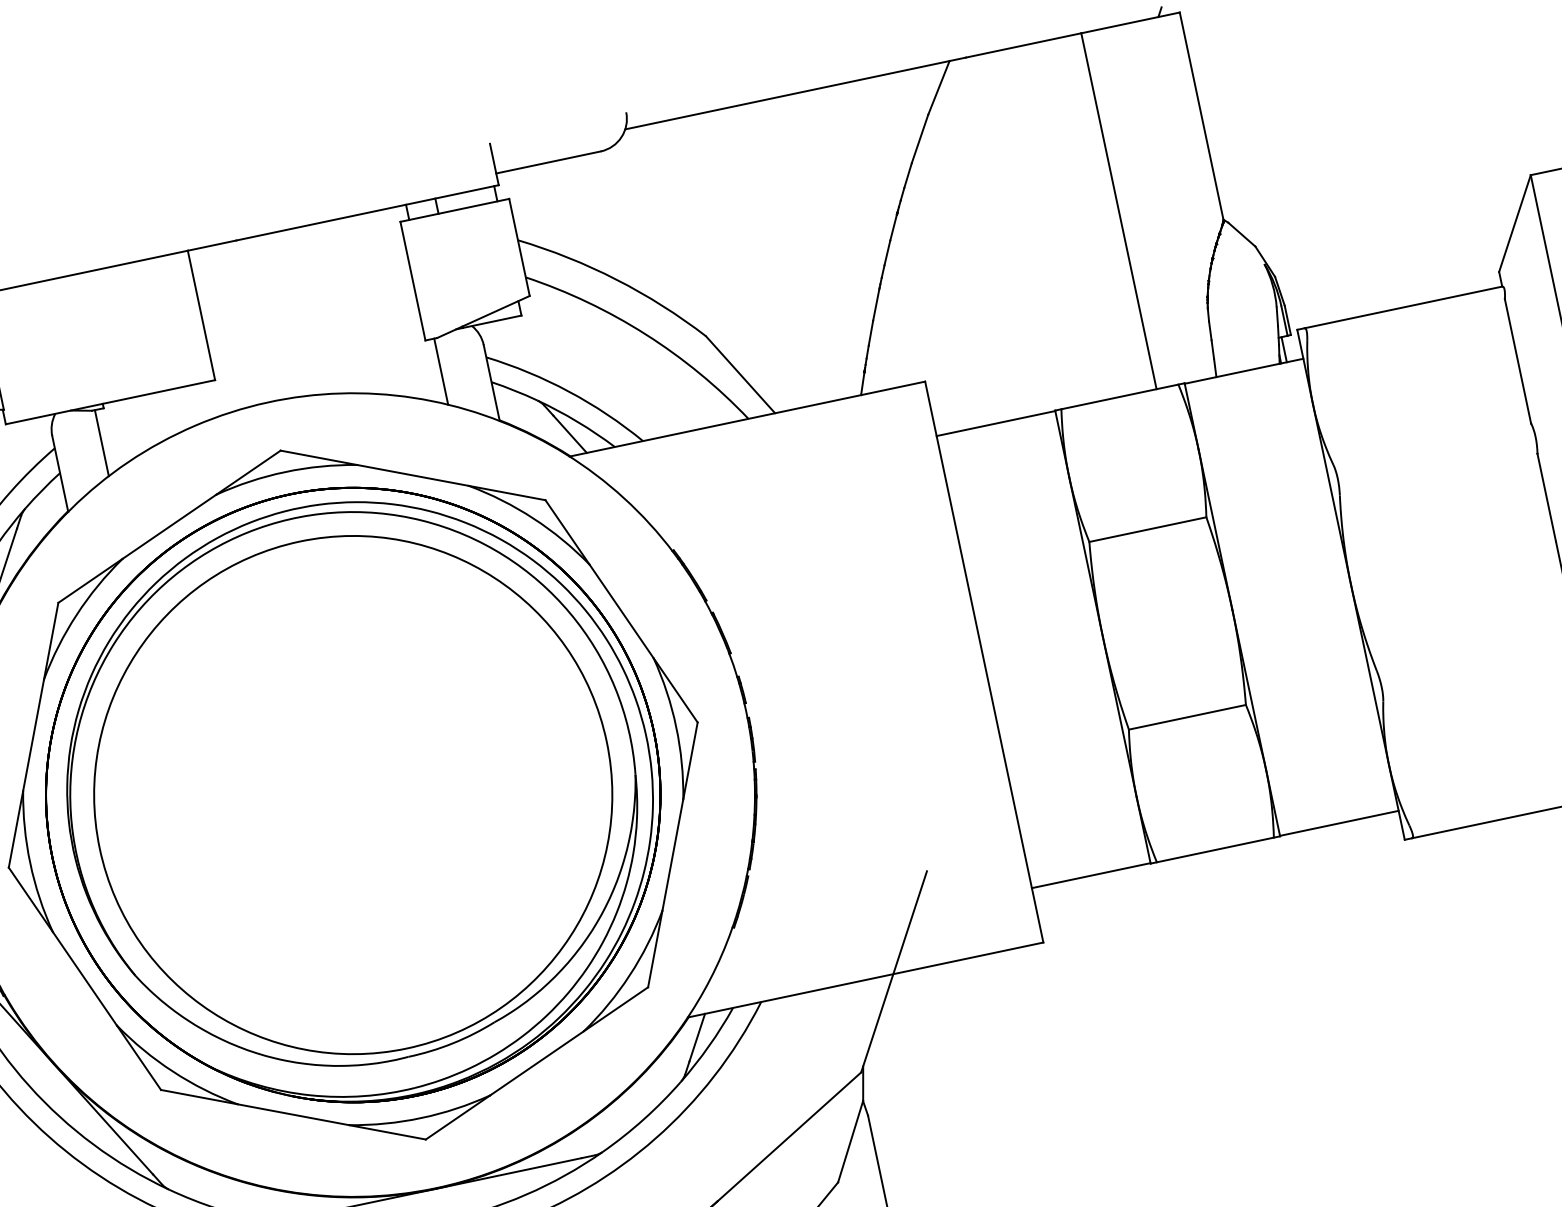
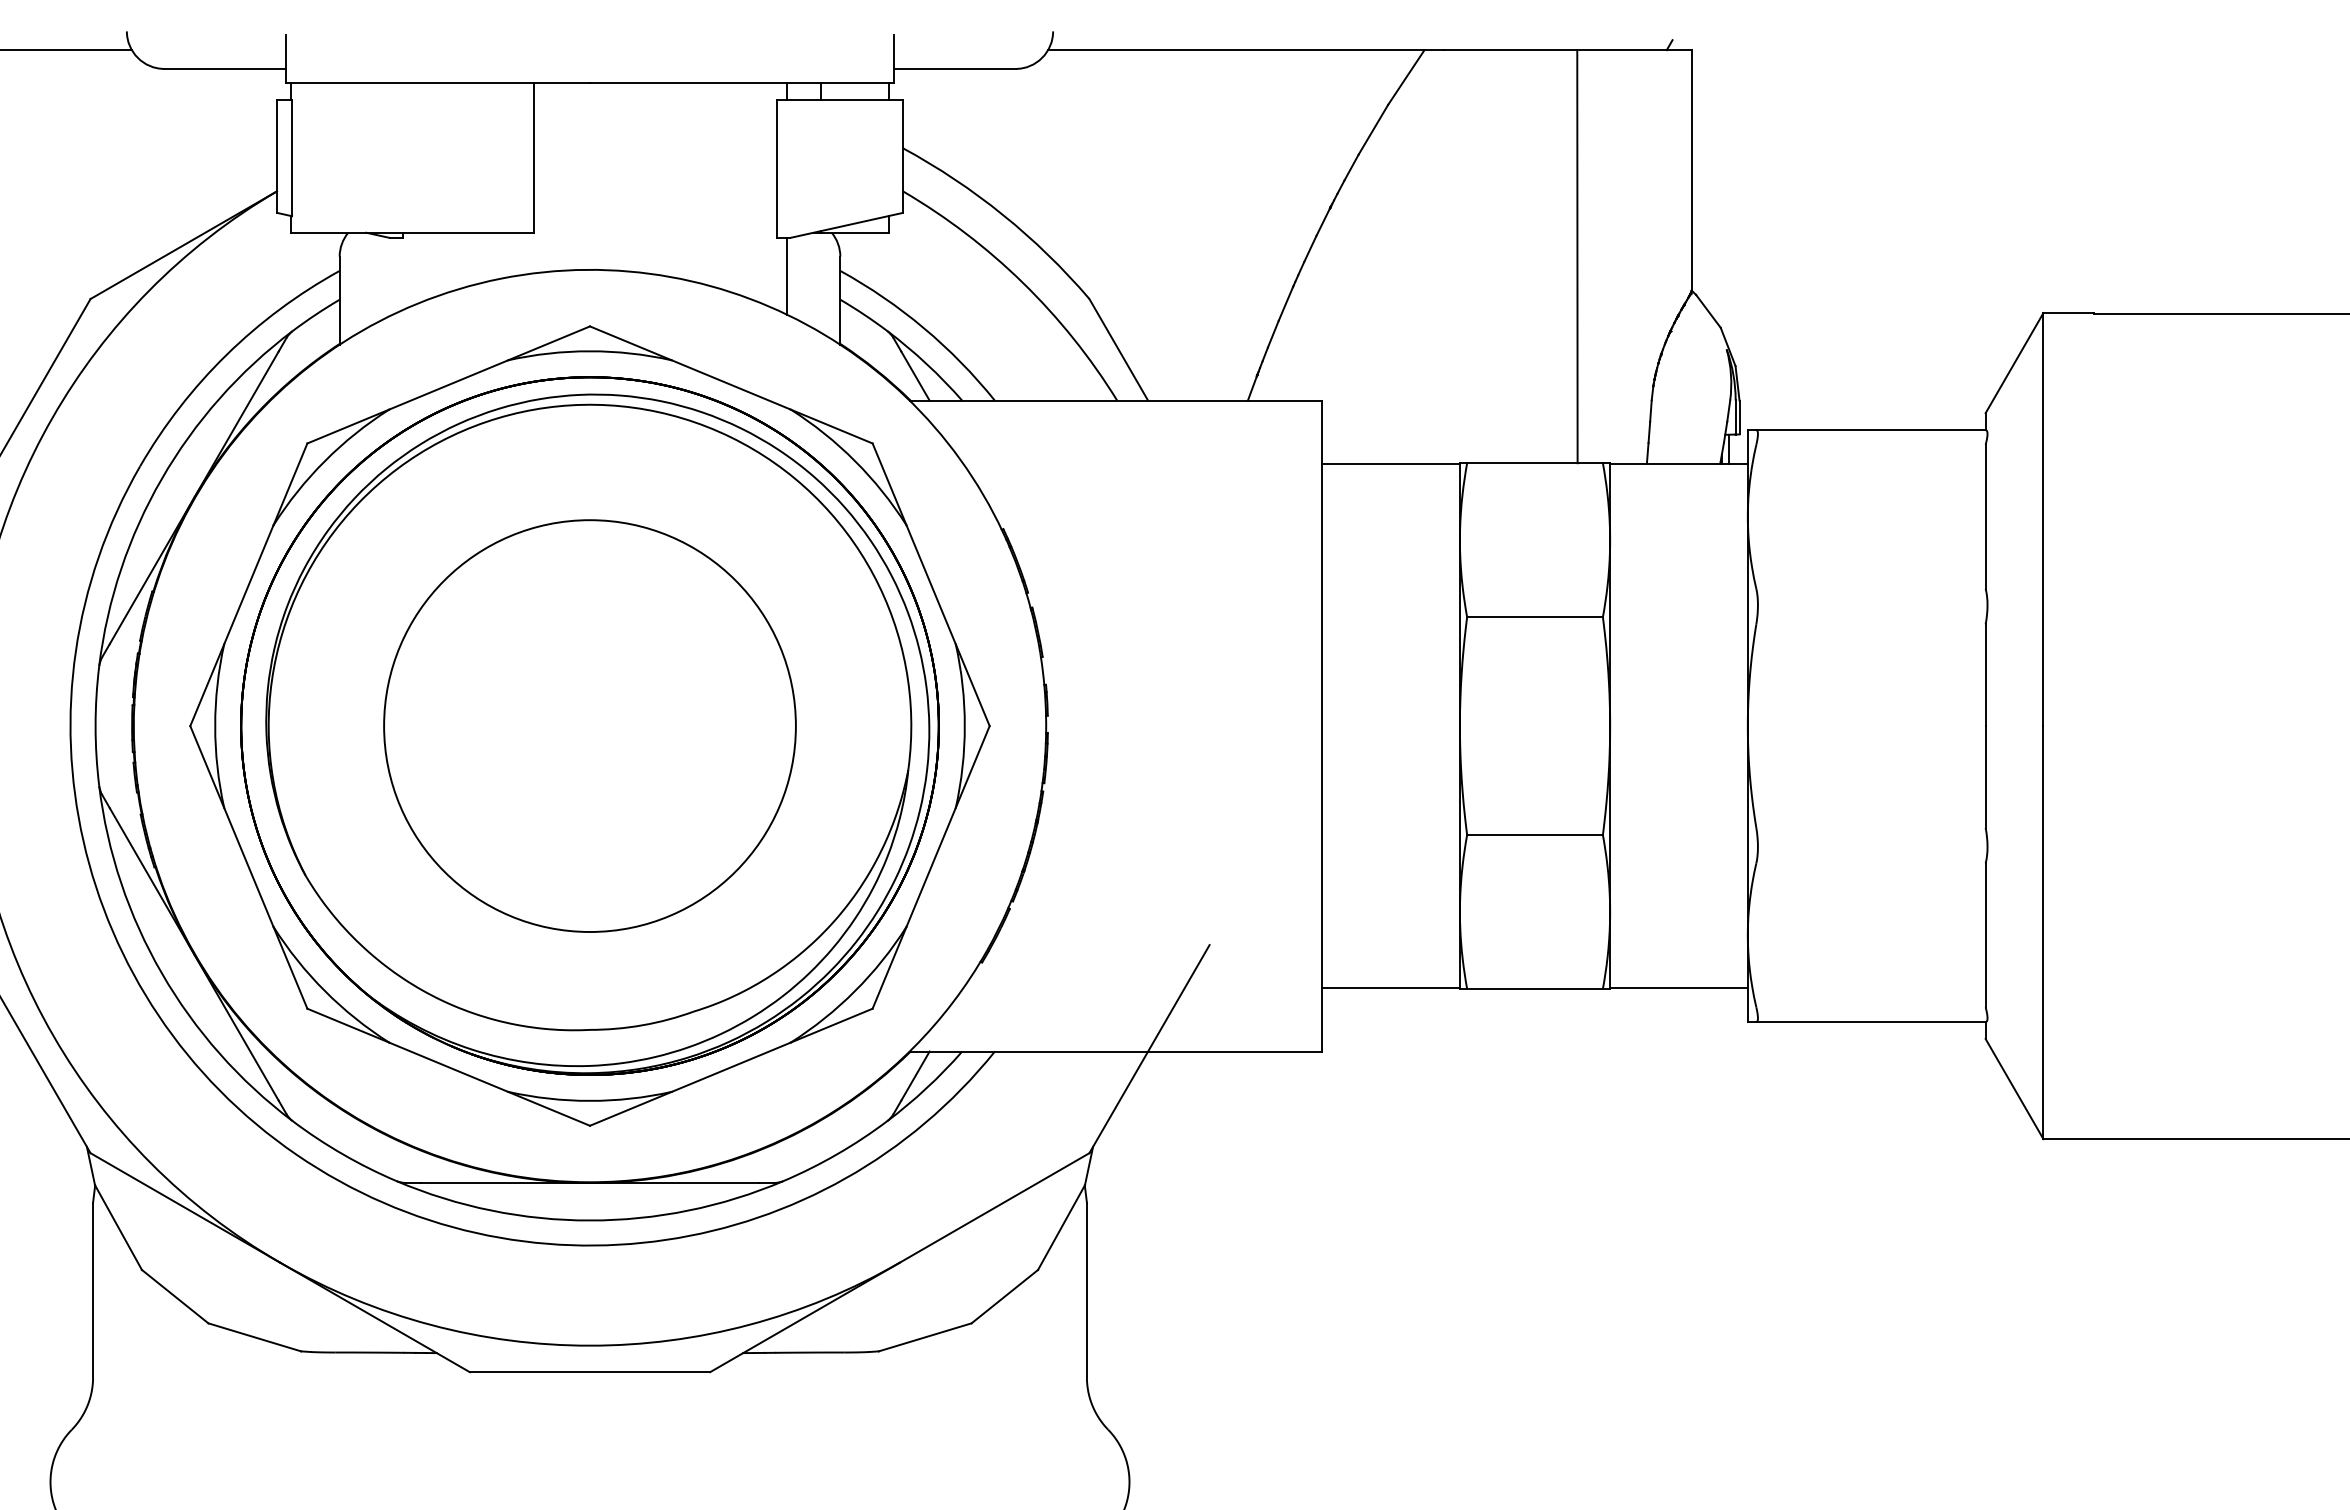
line: (102, 442) -> (393, 275), removed
circle: (352, 794) -> (589, 725), size x0.7

